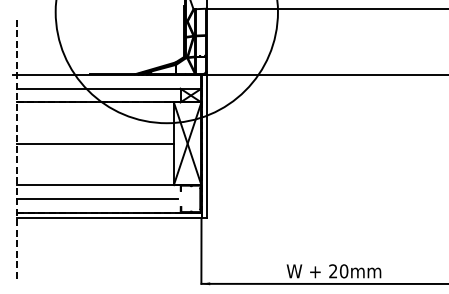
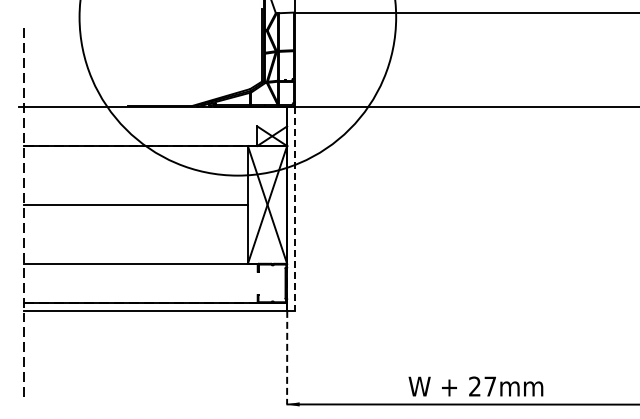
line: (109, 88) -> (155, 126), removed
line: (207, 147) -> (295, 209), solid -> dashed
line: (97, 198) -> (138, 283), removed
line: (201, 250) -> (287, 357), solid -> dashed
text: (344, 271) -> (490, 386), 20mm -> 27mm

